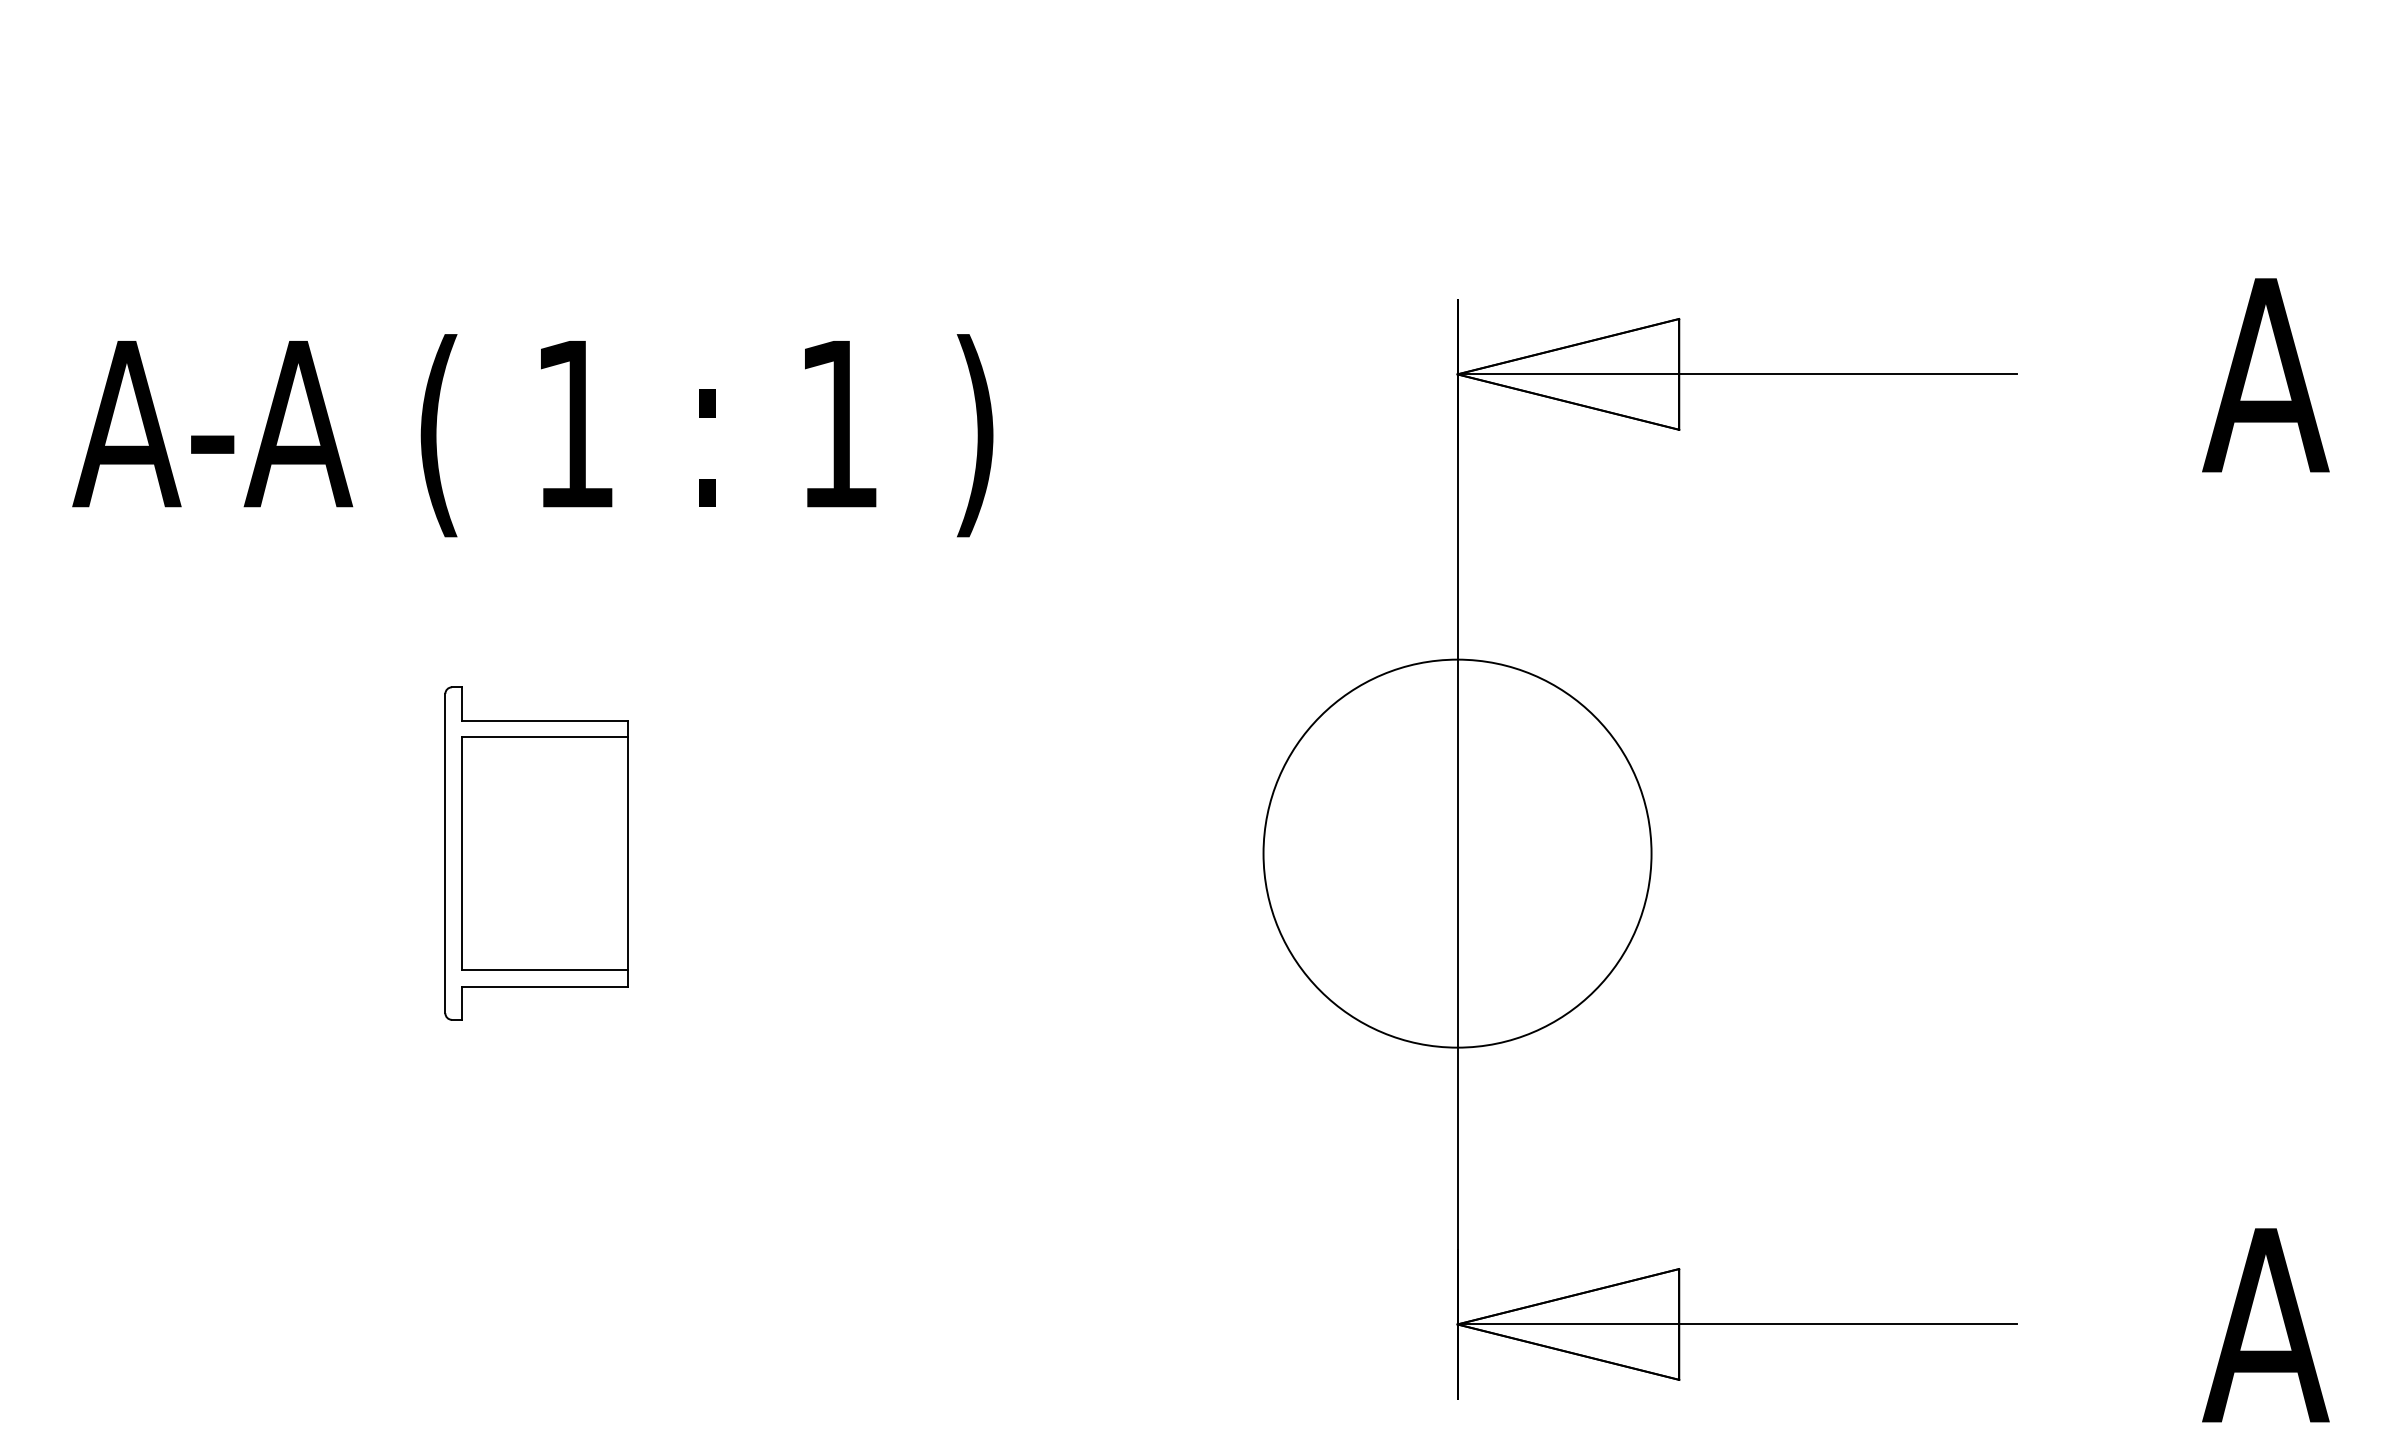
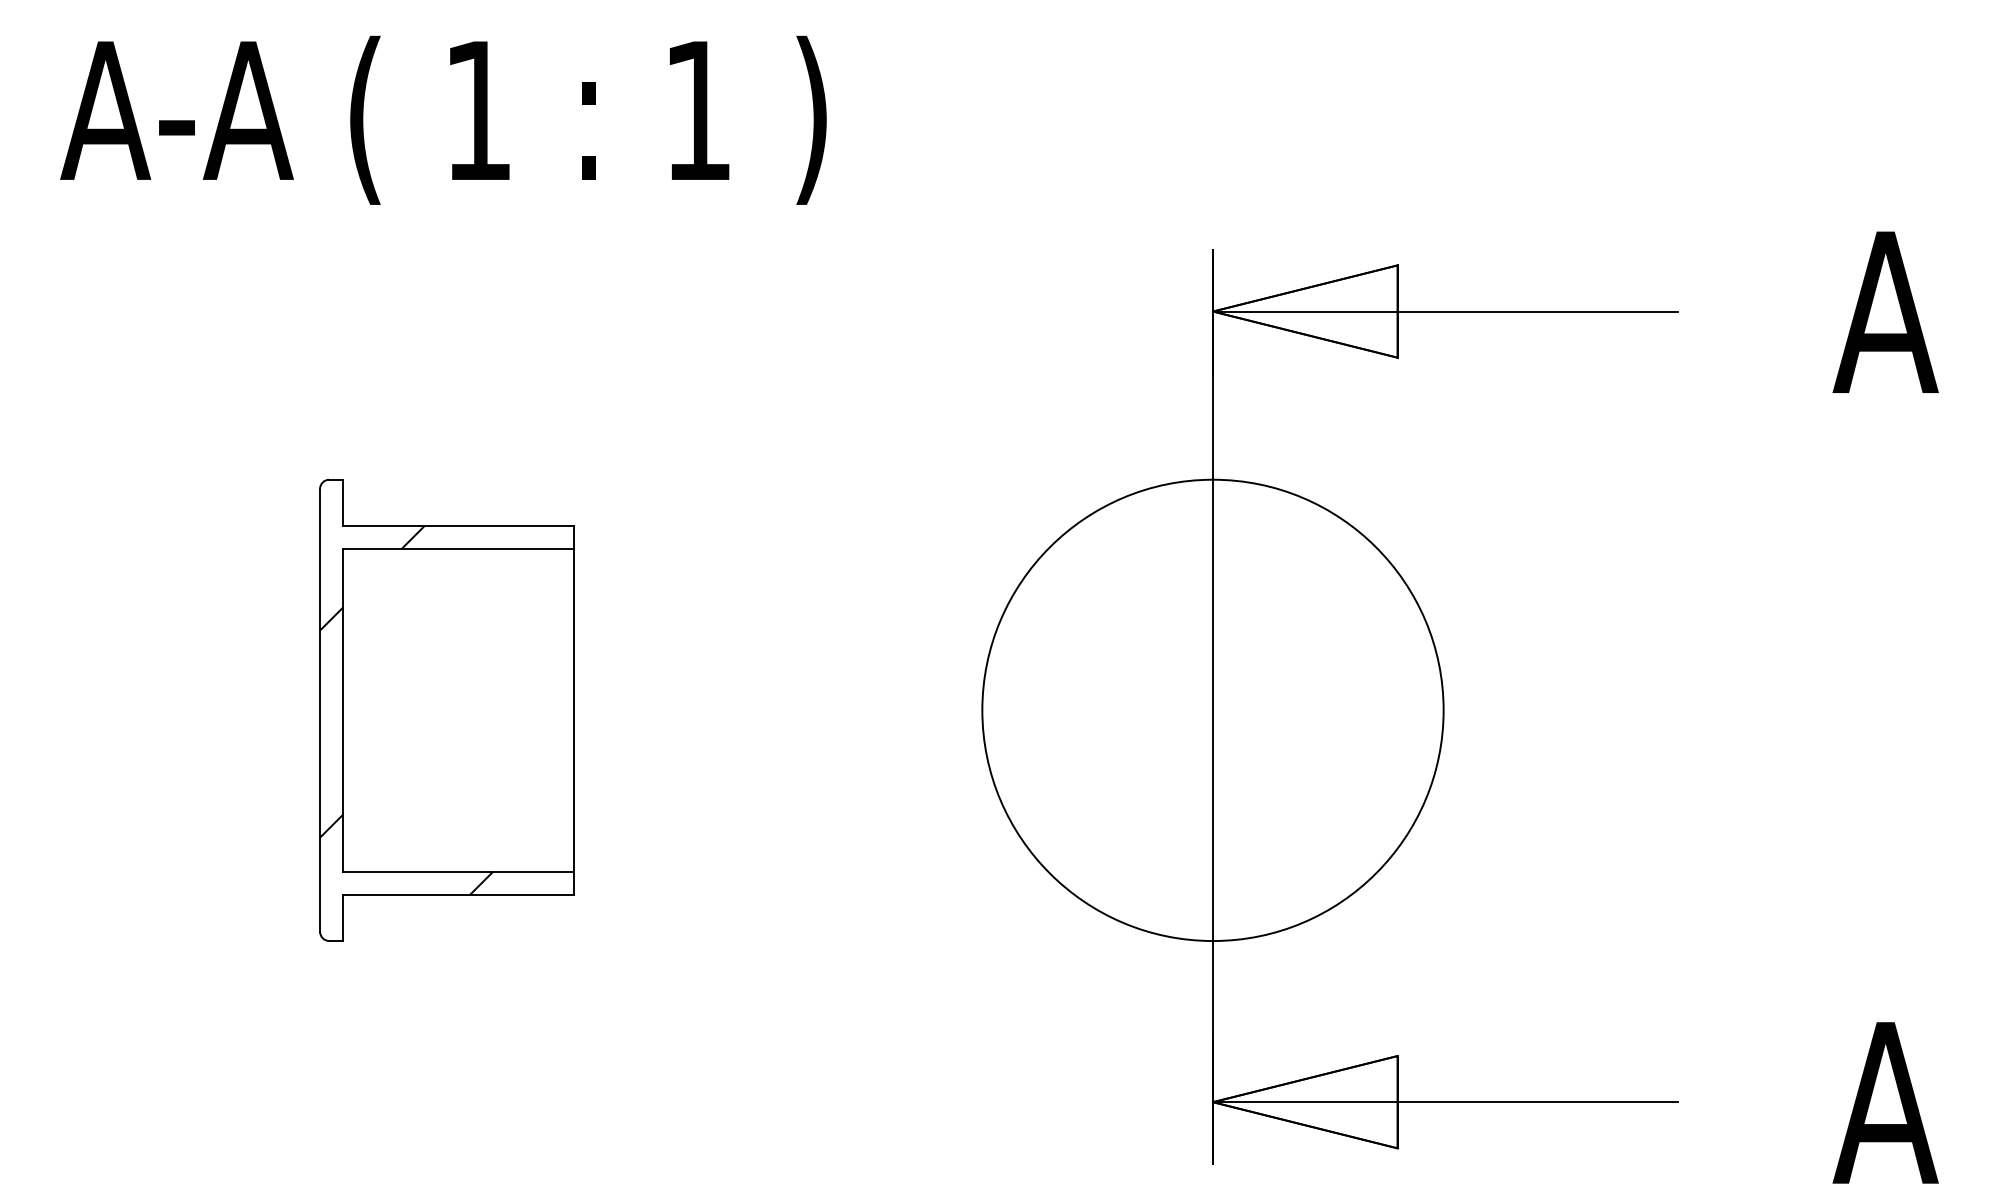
text: (532, 435) -> (443, 120), moved
part: (536, 853) -> (446, 710), size x1.67
circle: (1457, 853) -> (1212, 710), size x1.43

